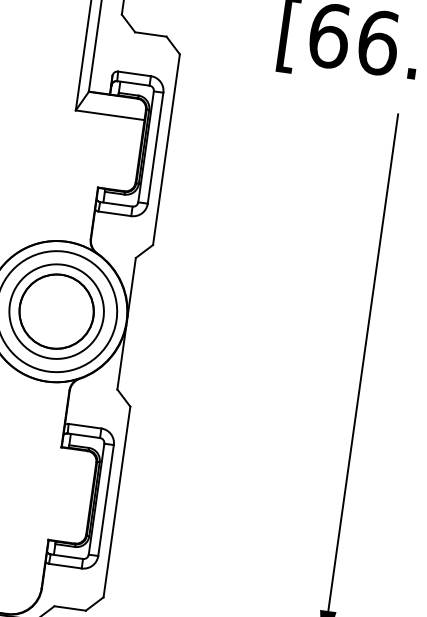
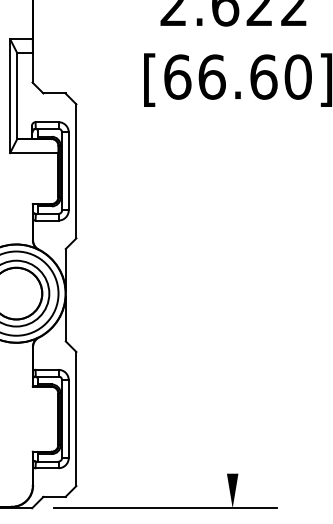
line: (363, 361) -> (232, 298), removed

